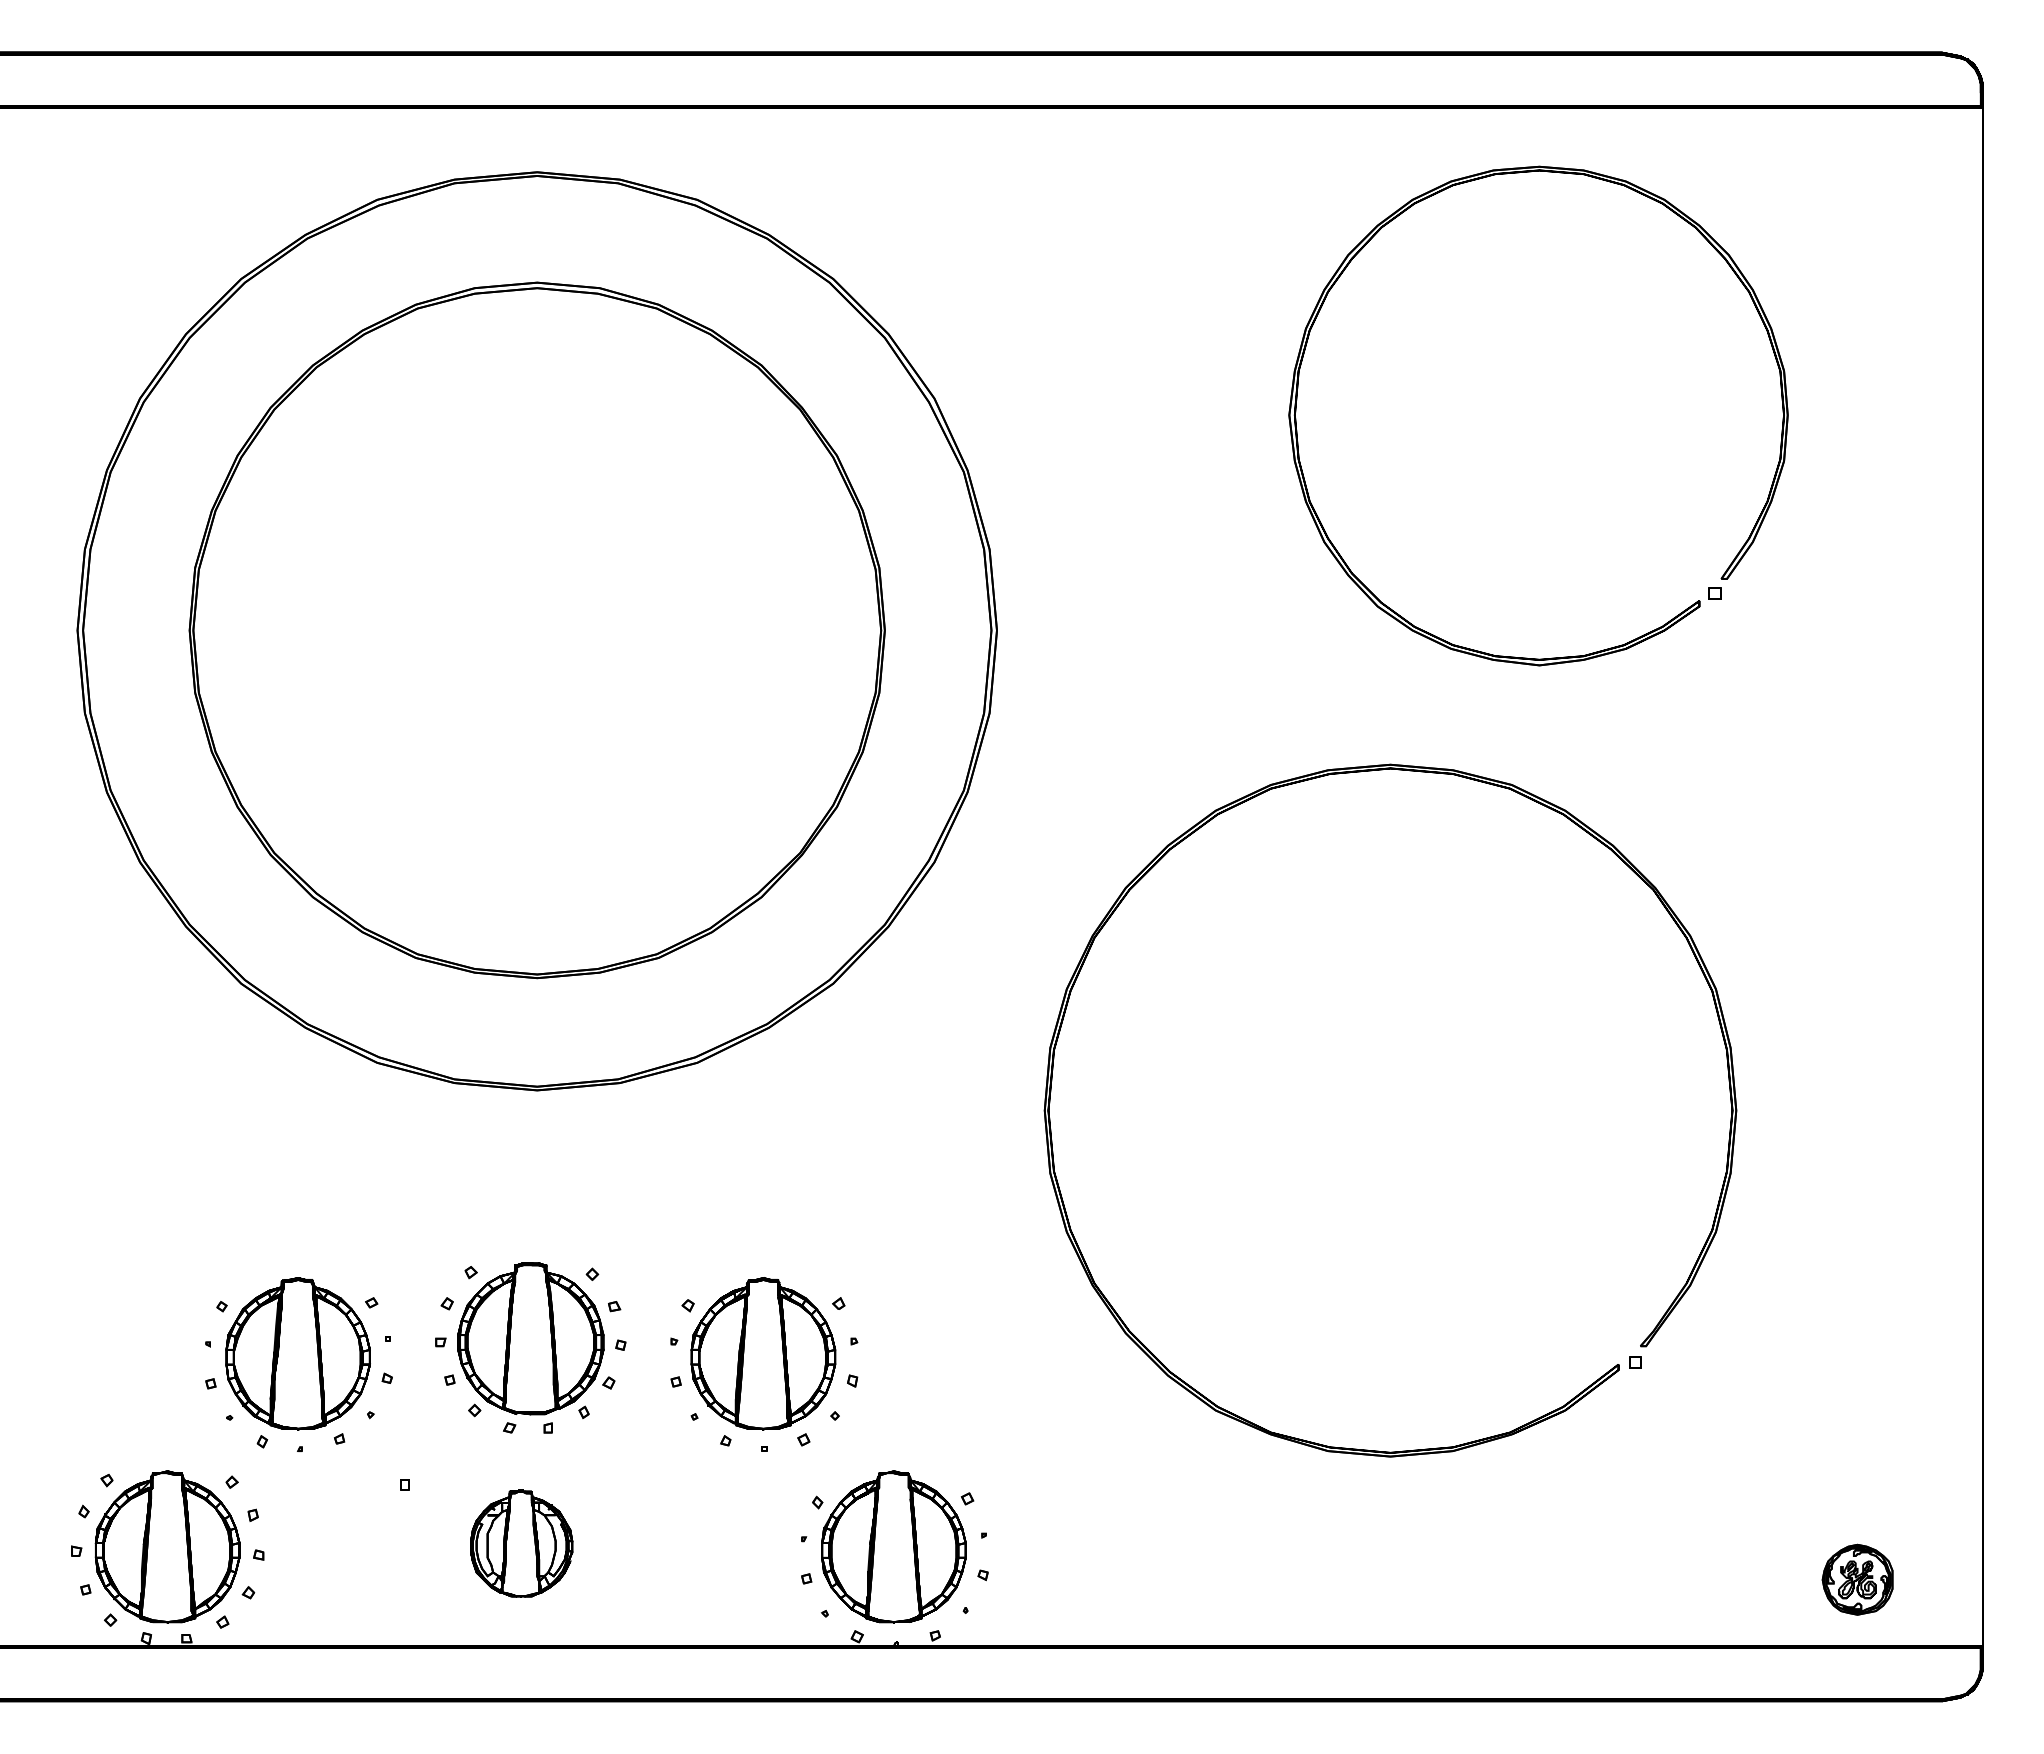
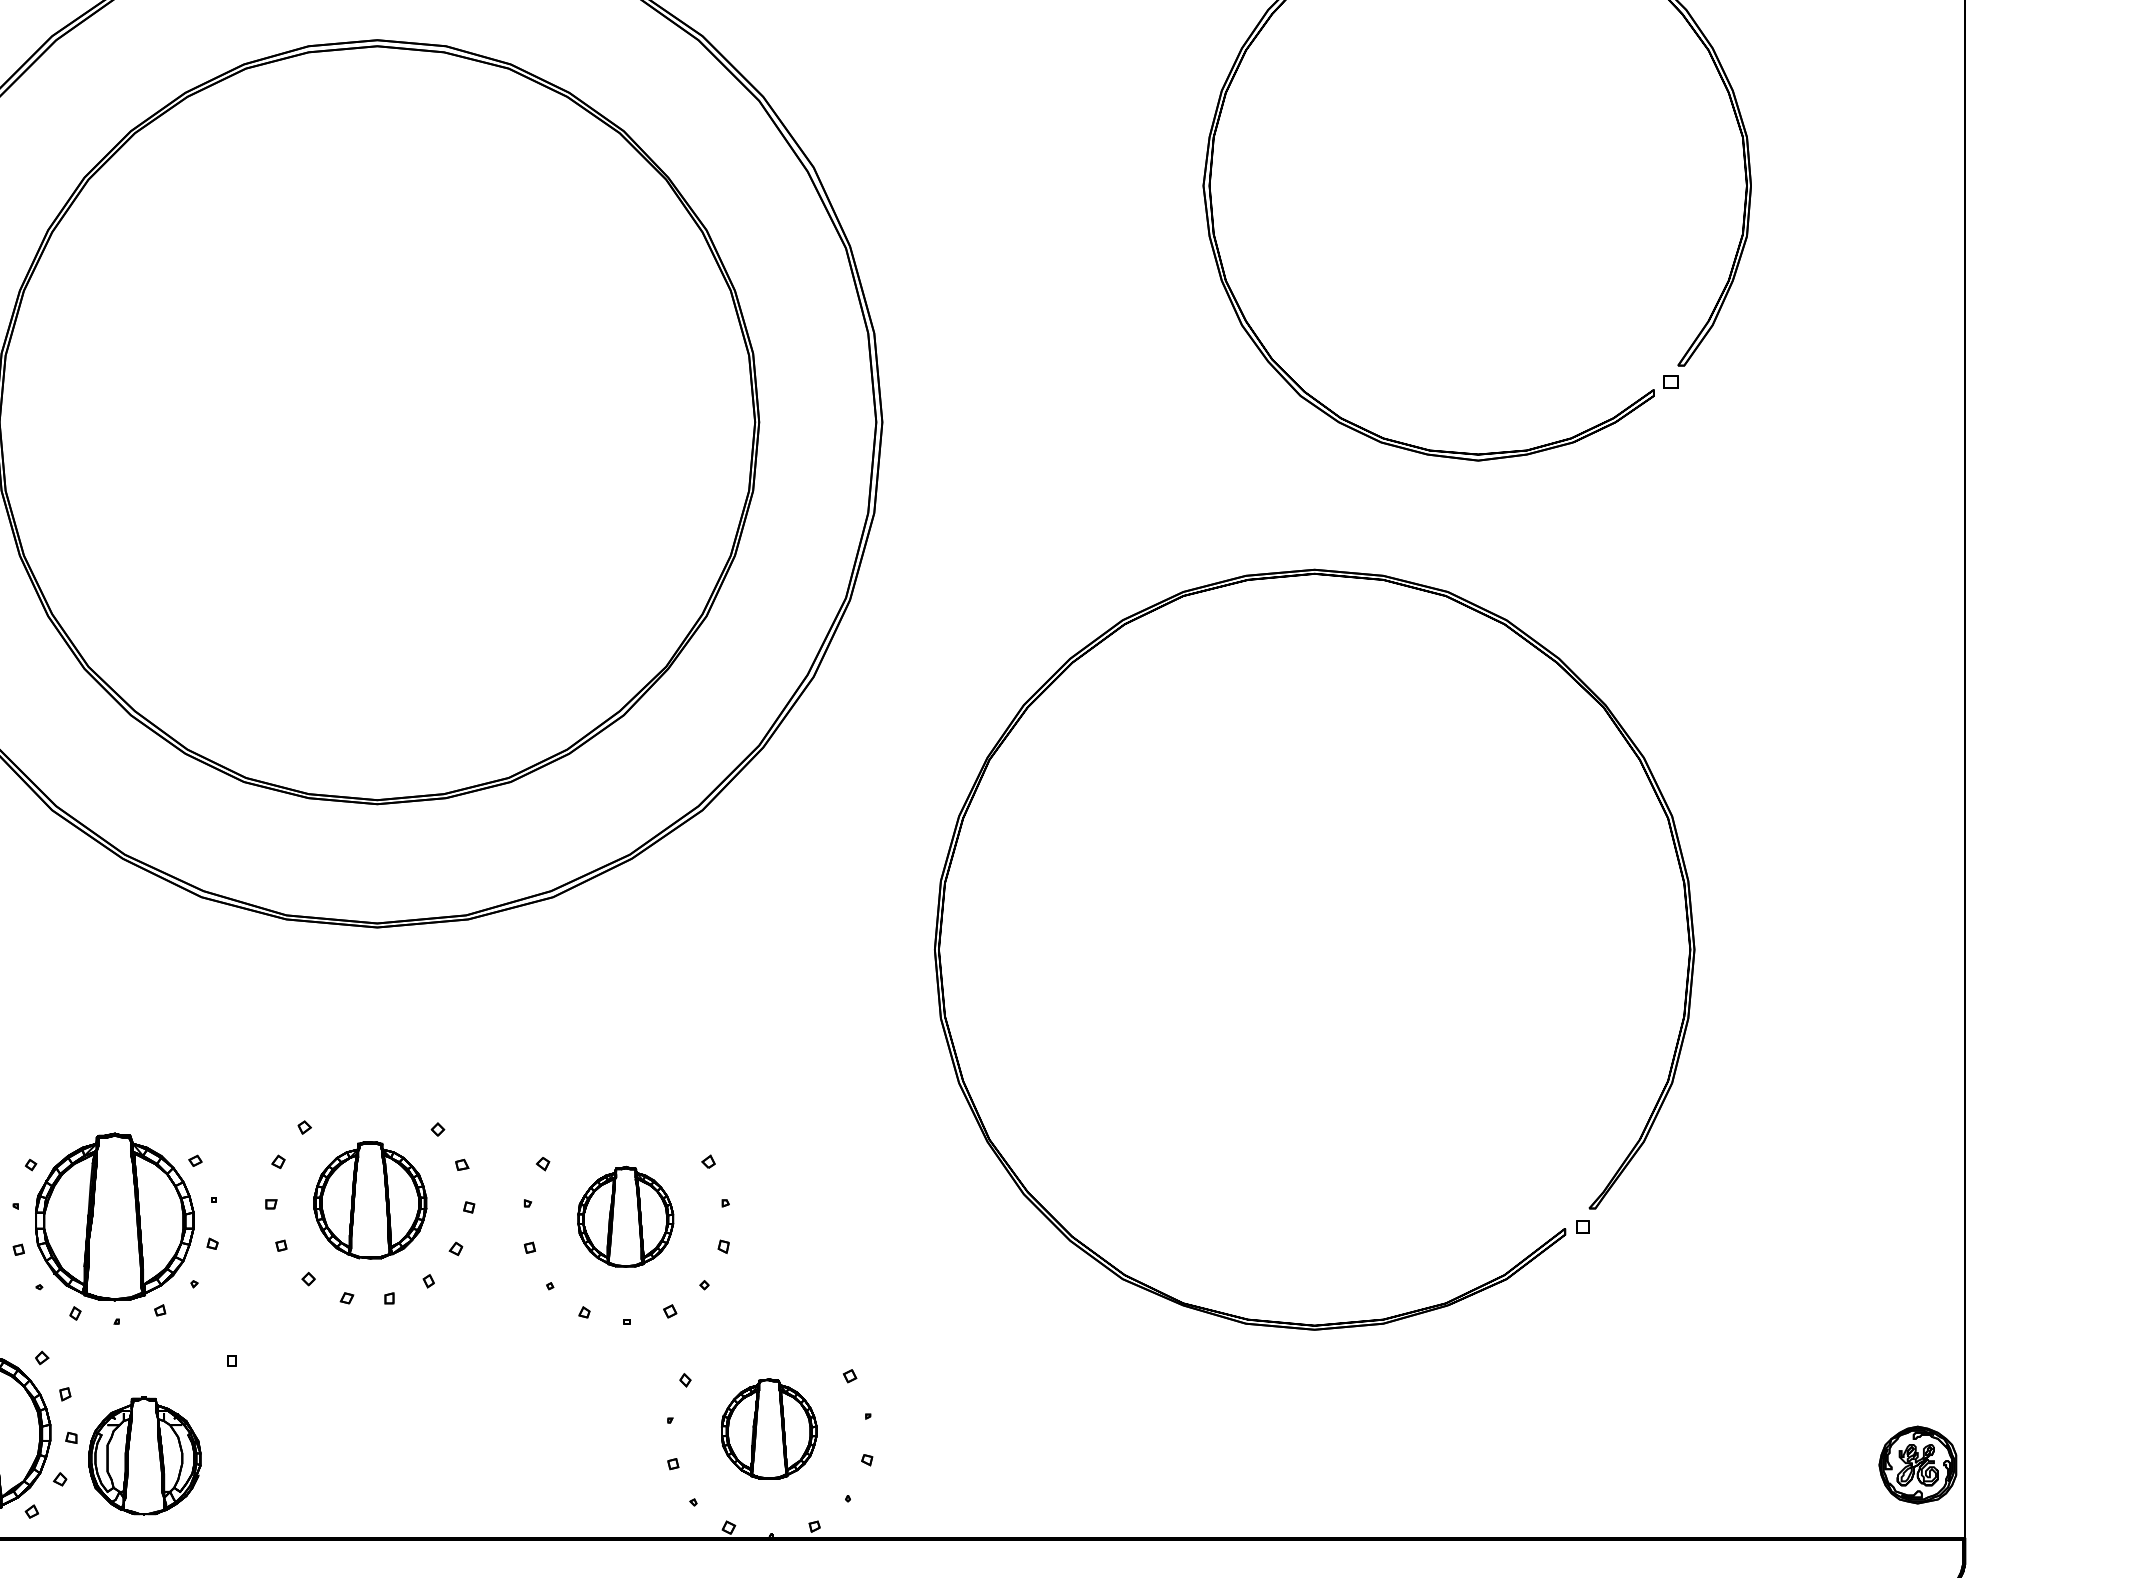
part: (530, 1338) -> (369, 1200), size x0.7
part: (763, 1353) -> (625, 1216), size x0.6
part: (521, 1543) -> (144, 1455), moved
part: (893, 1546) -> (768, 1428), size x0.6
part: (1857, 1579) -> (1917, 1464), moved

